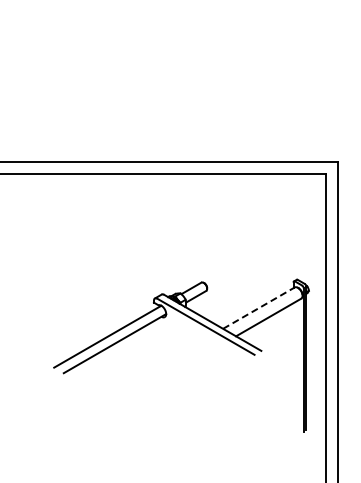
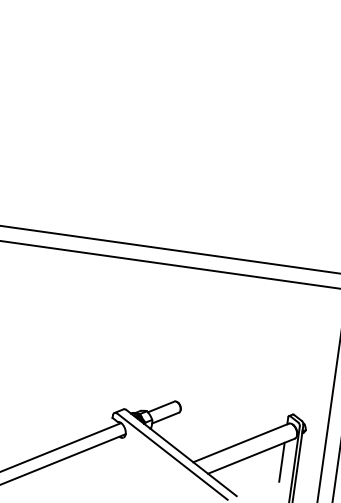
line: (259, 307) -> (241, 442), dashed -> solid
line: (293, 318) -> (281, 461), added

